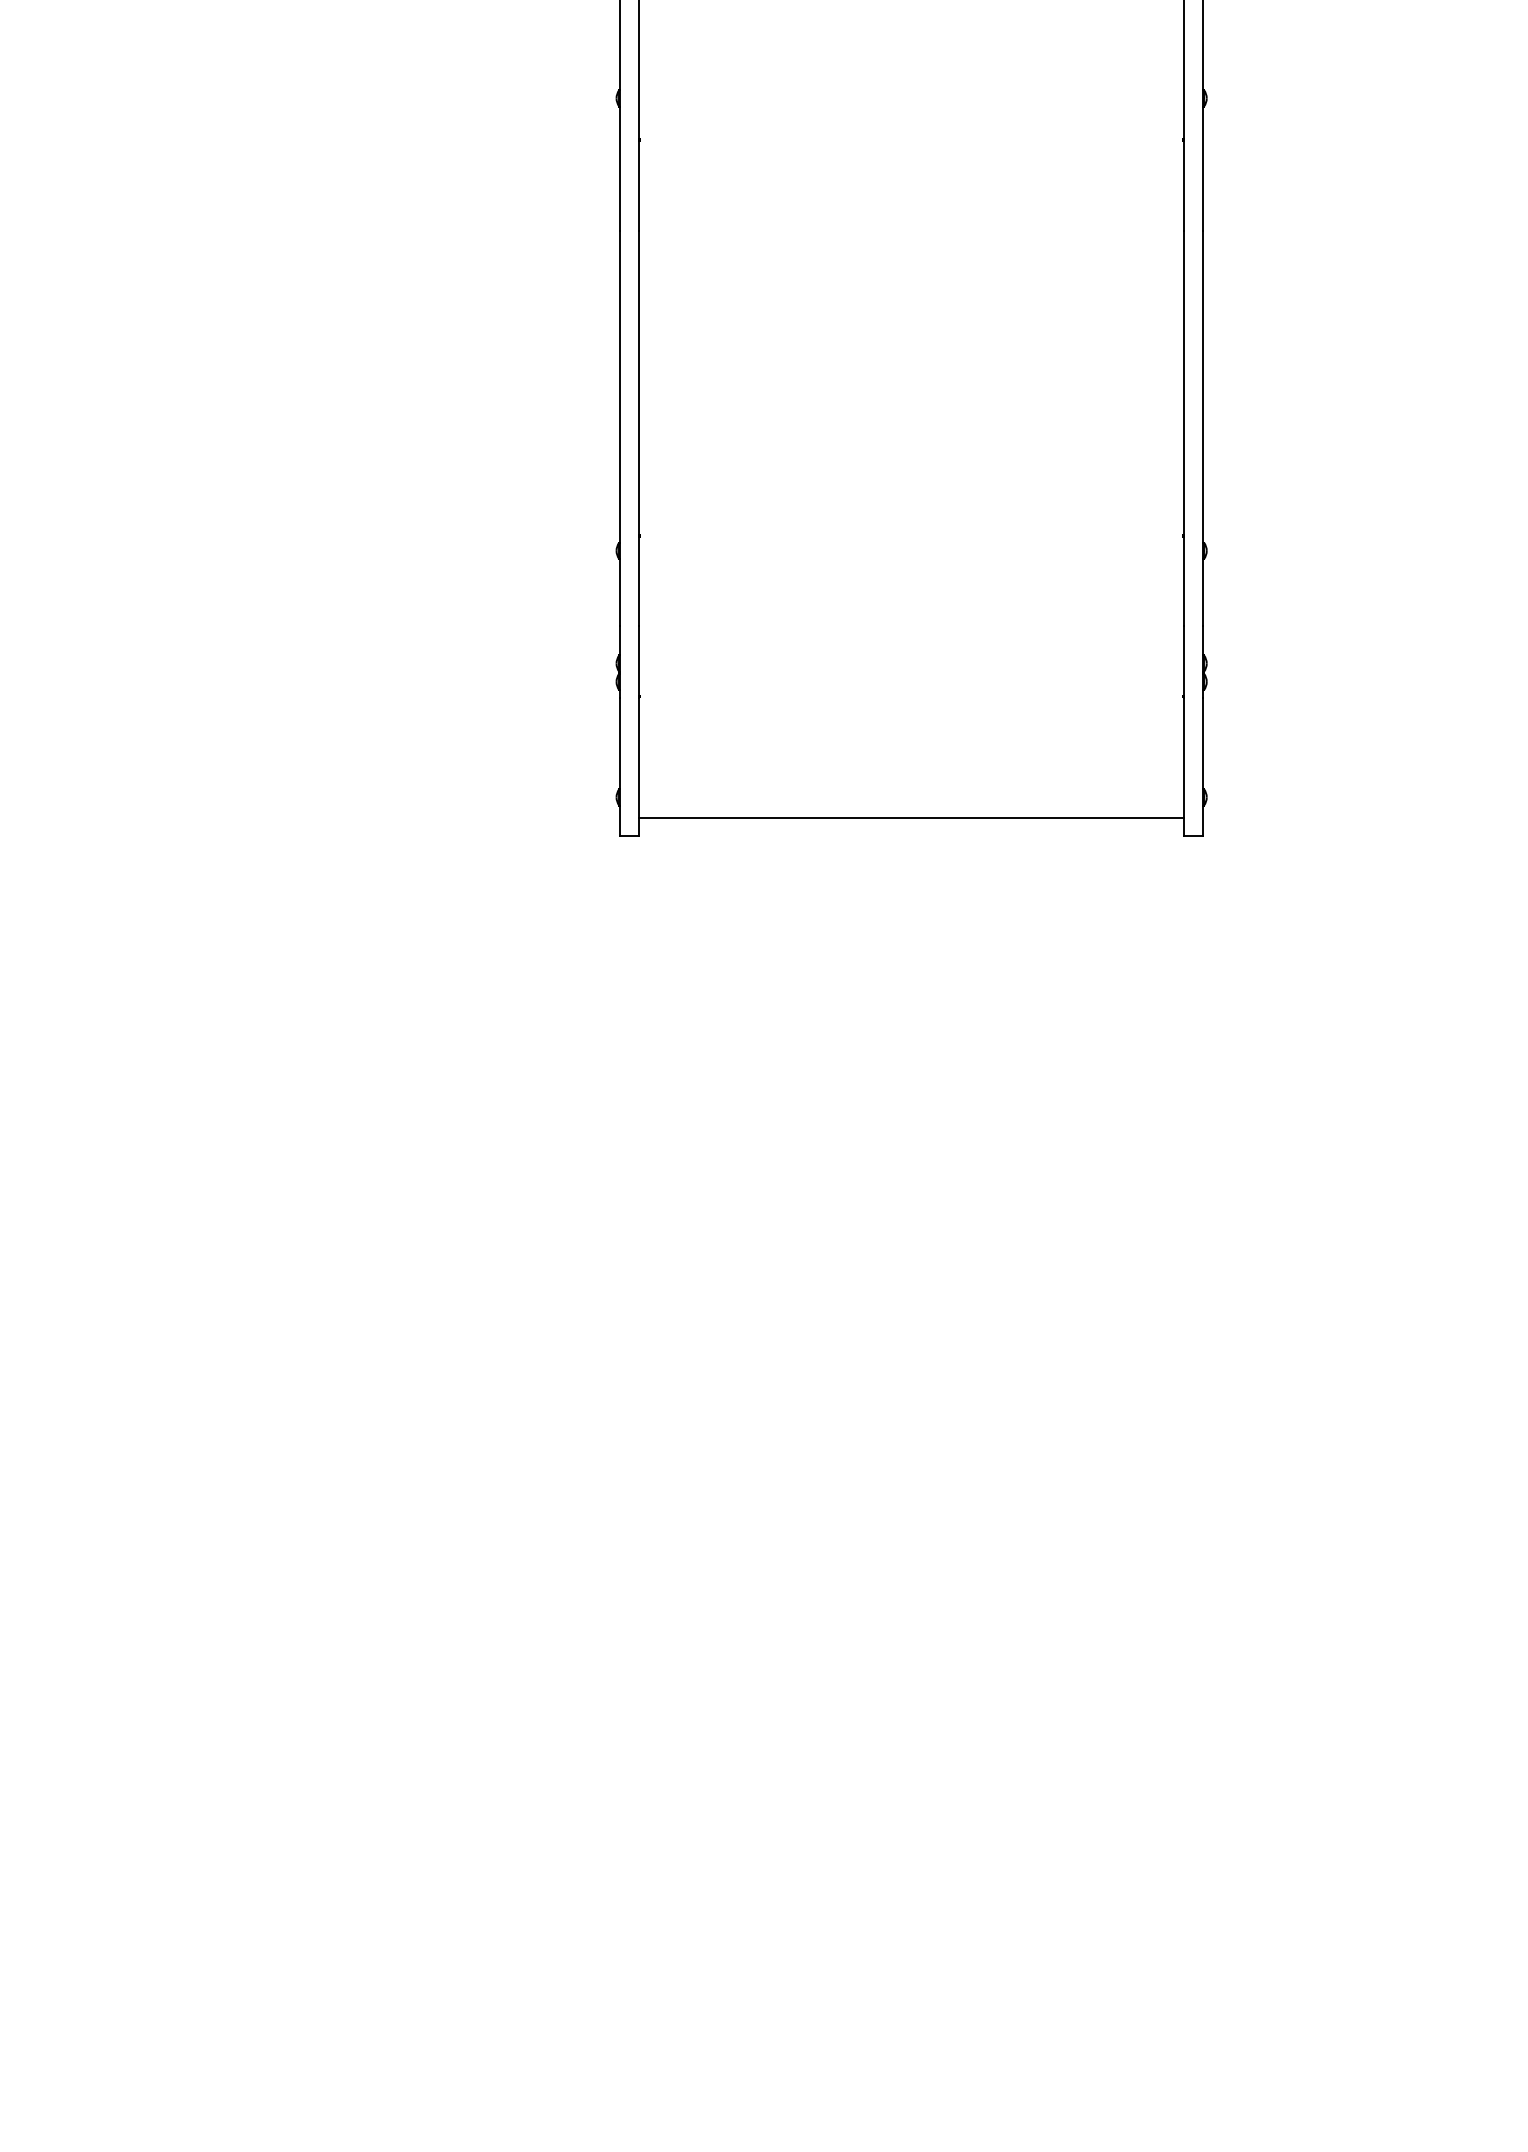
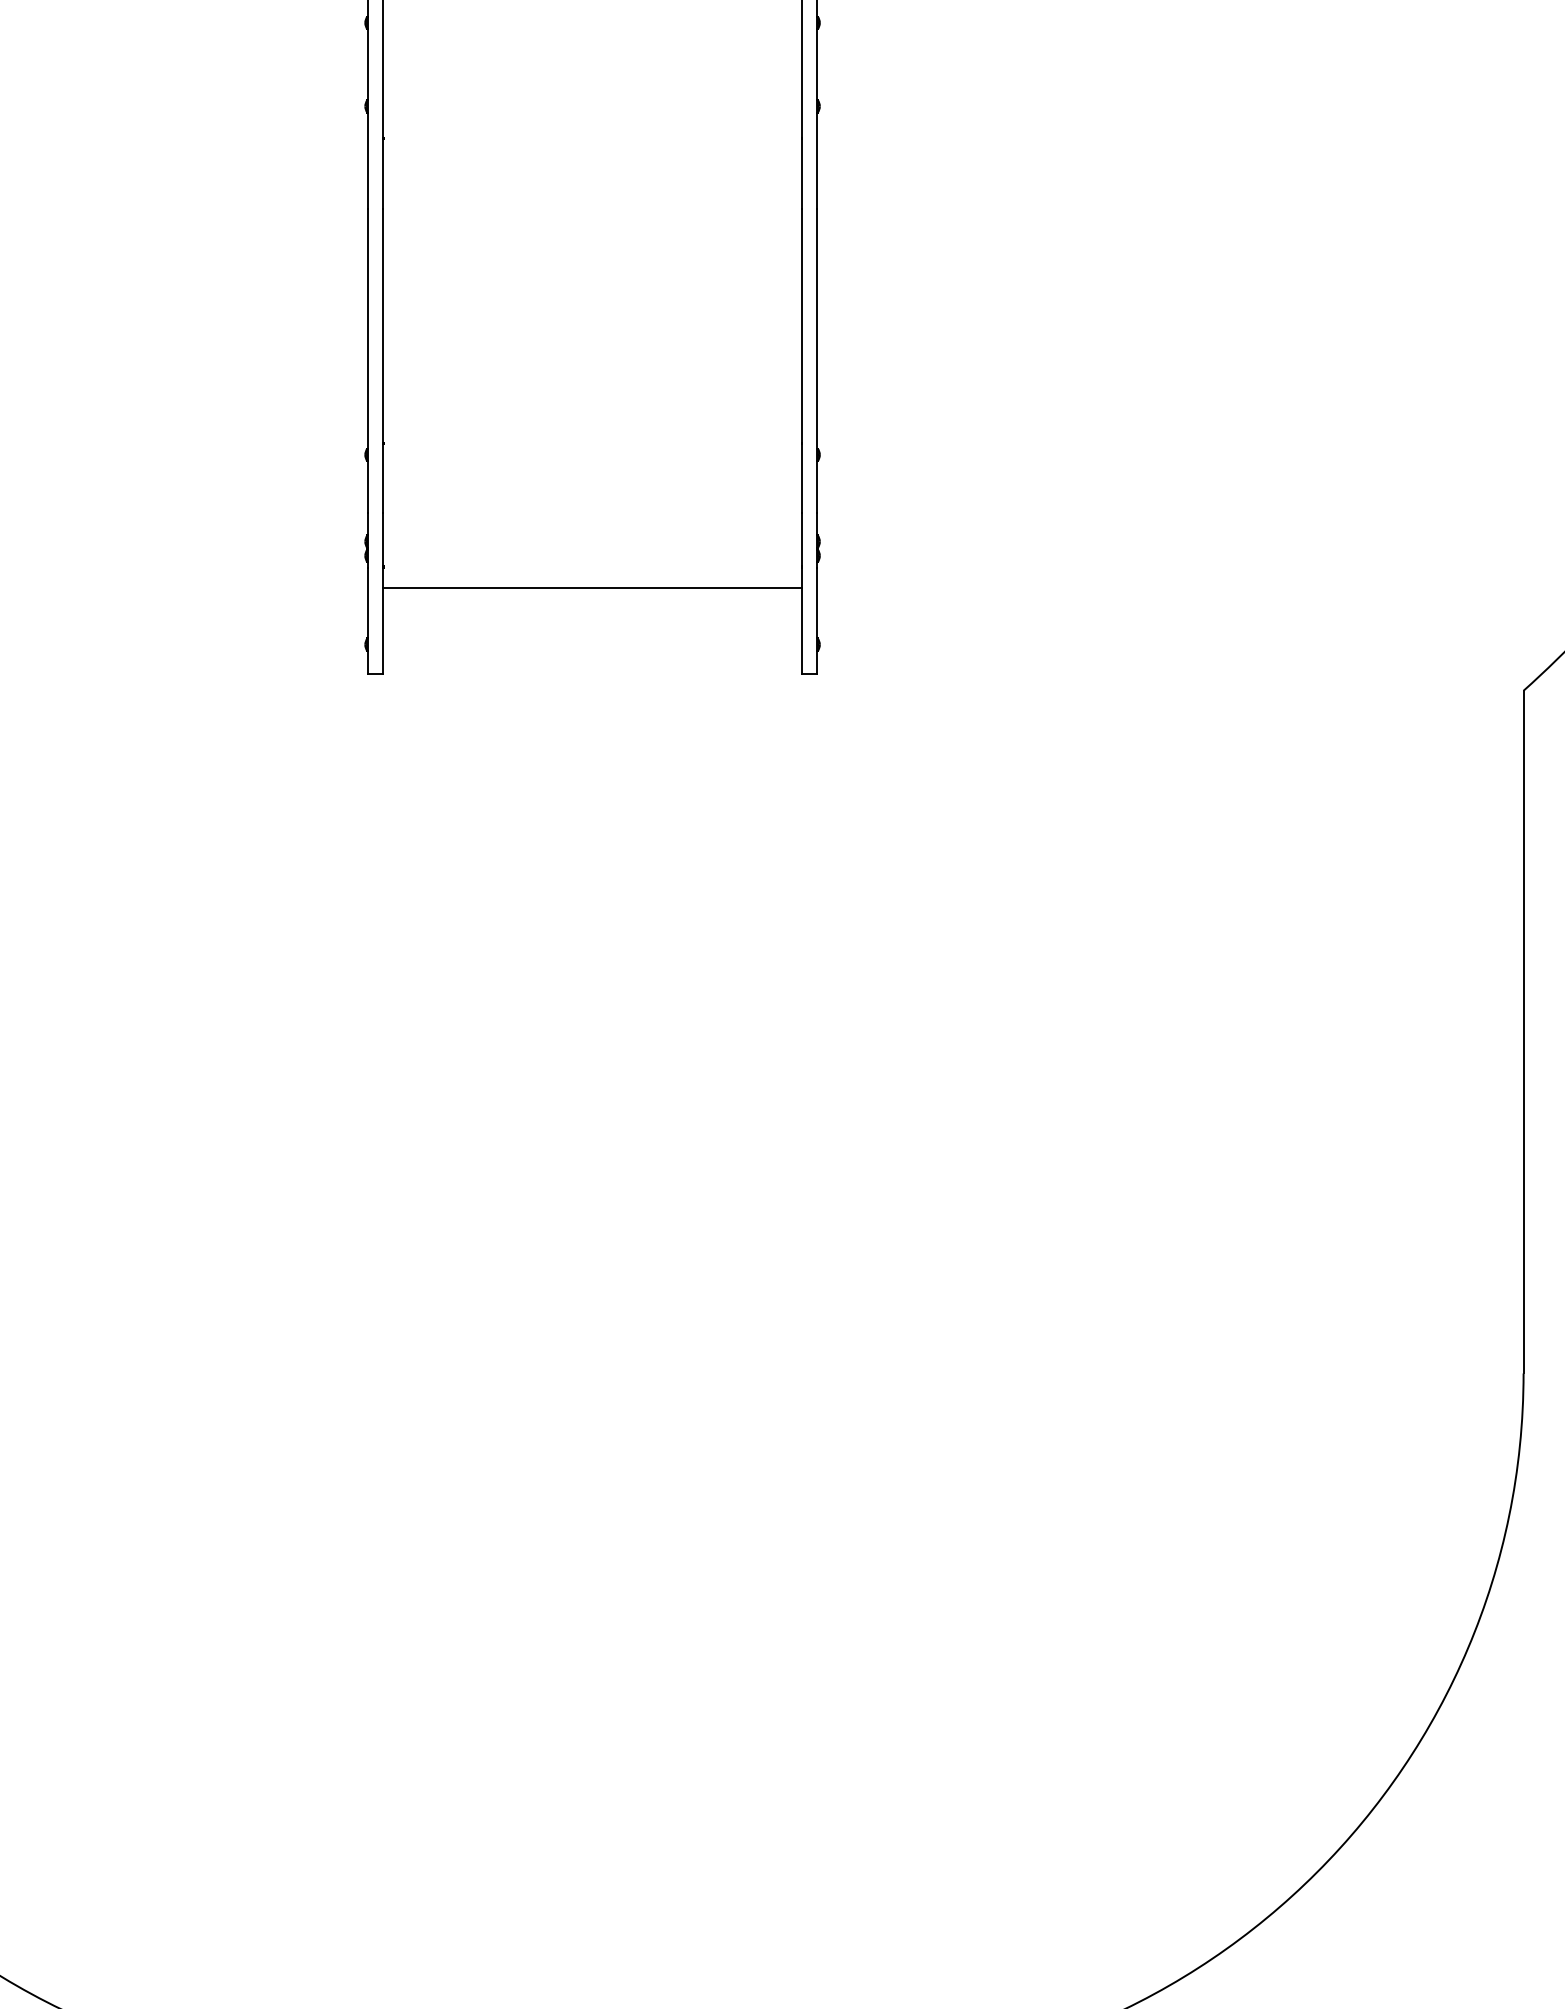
line: (911, 819) -> (592, 588), moved

